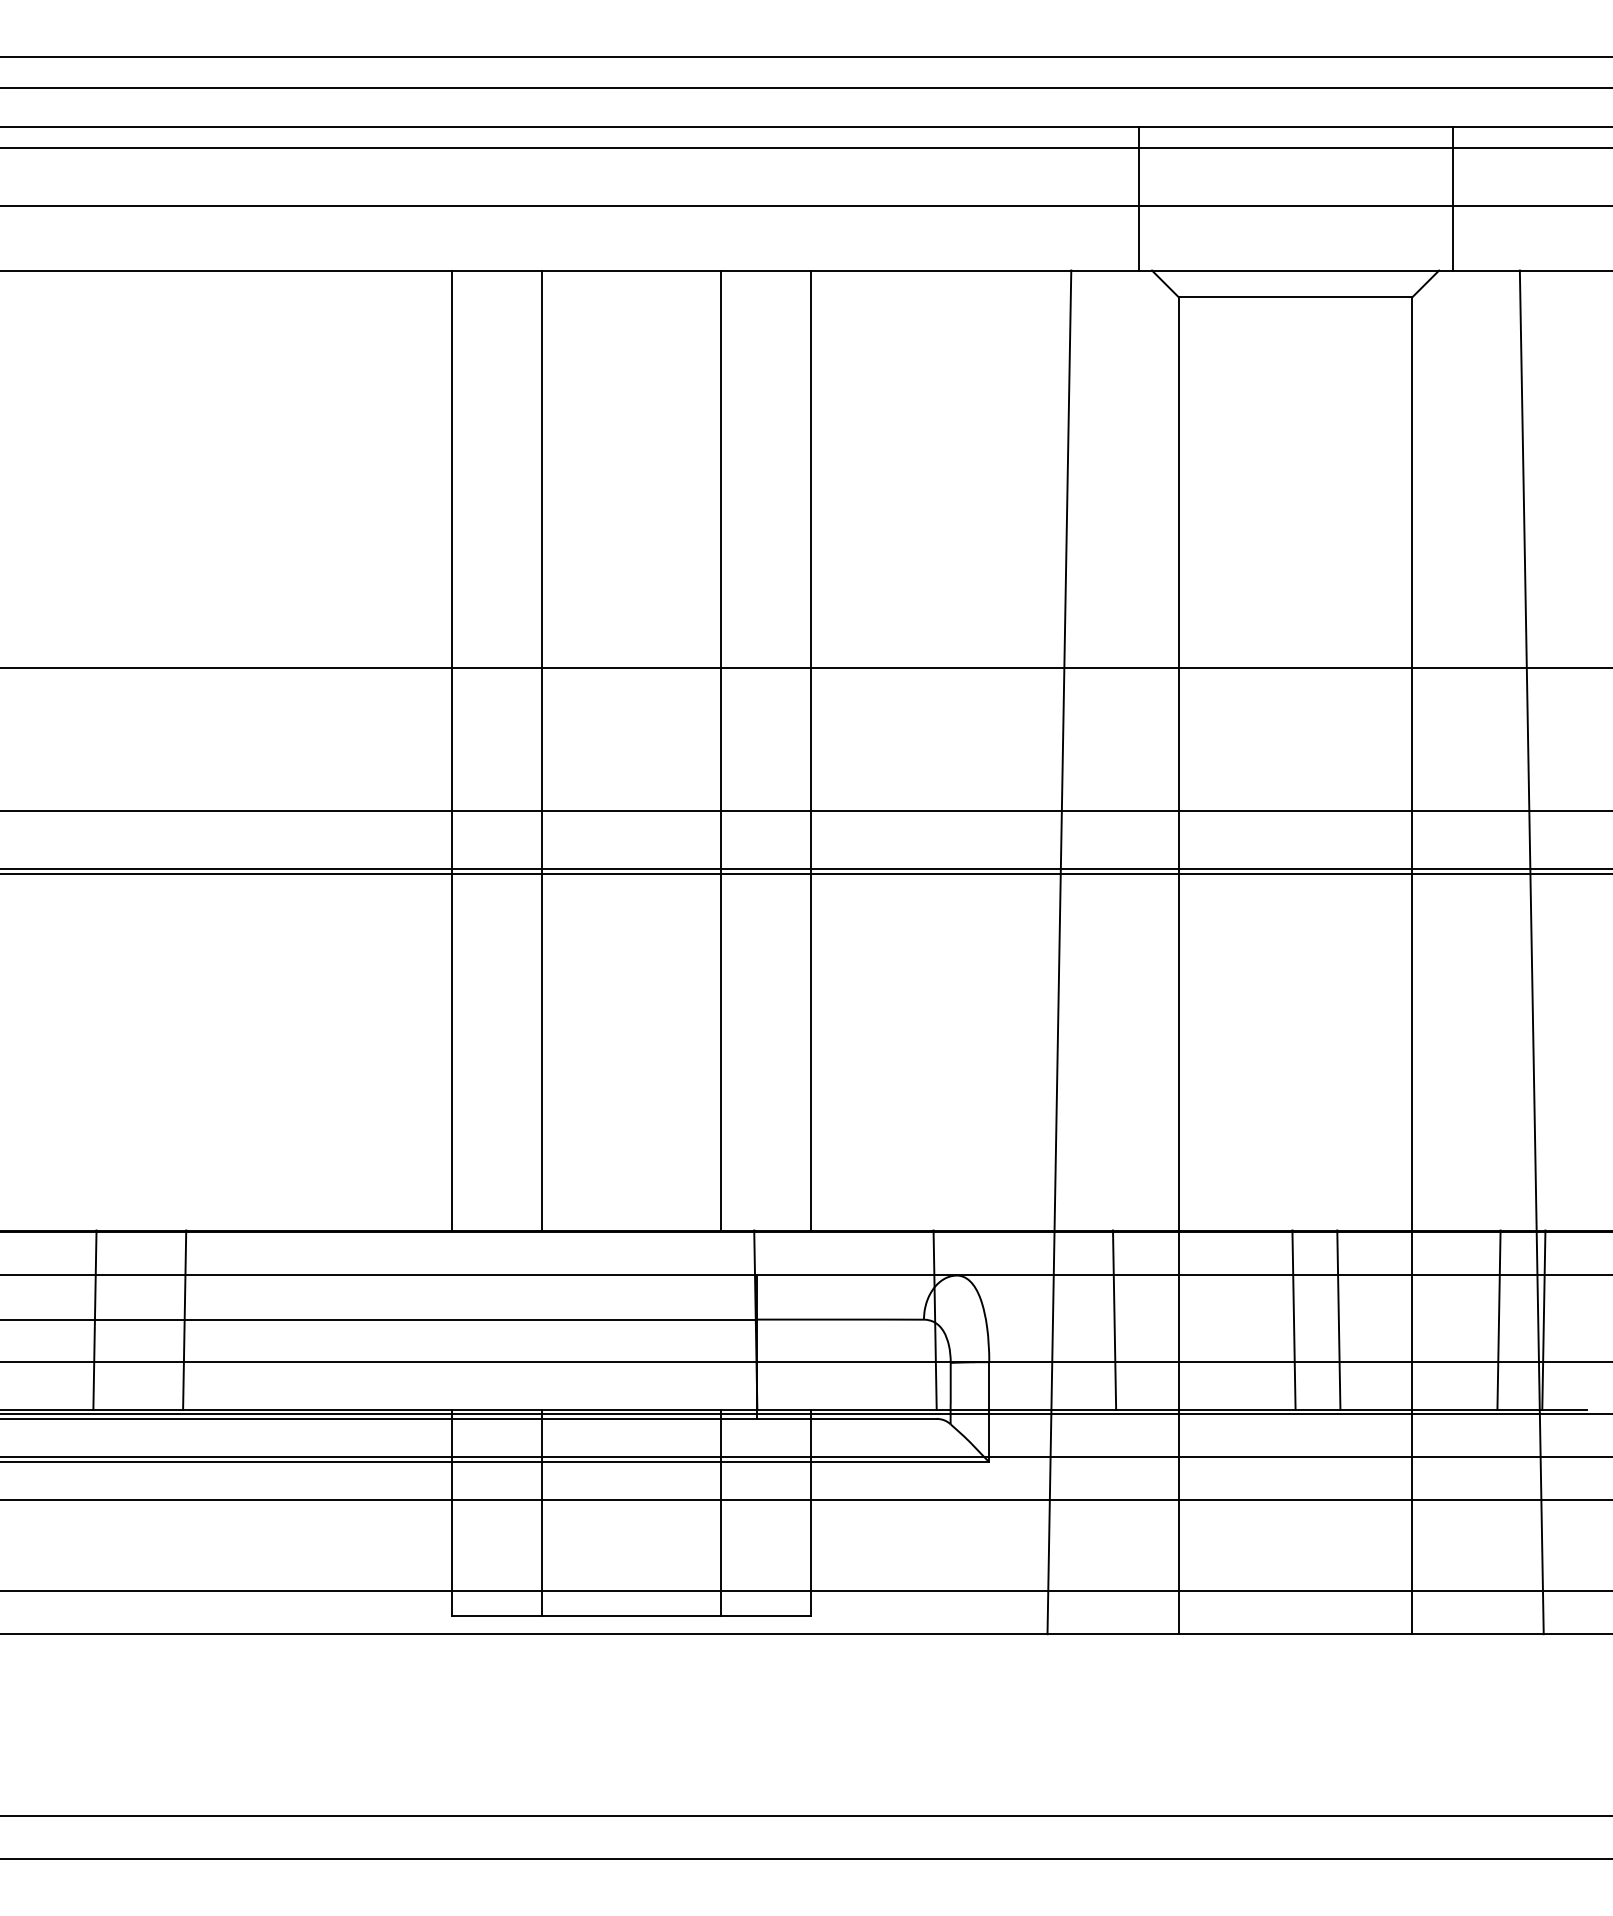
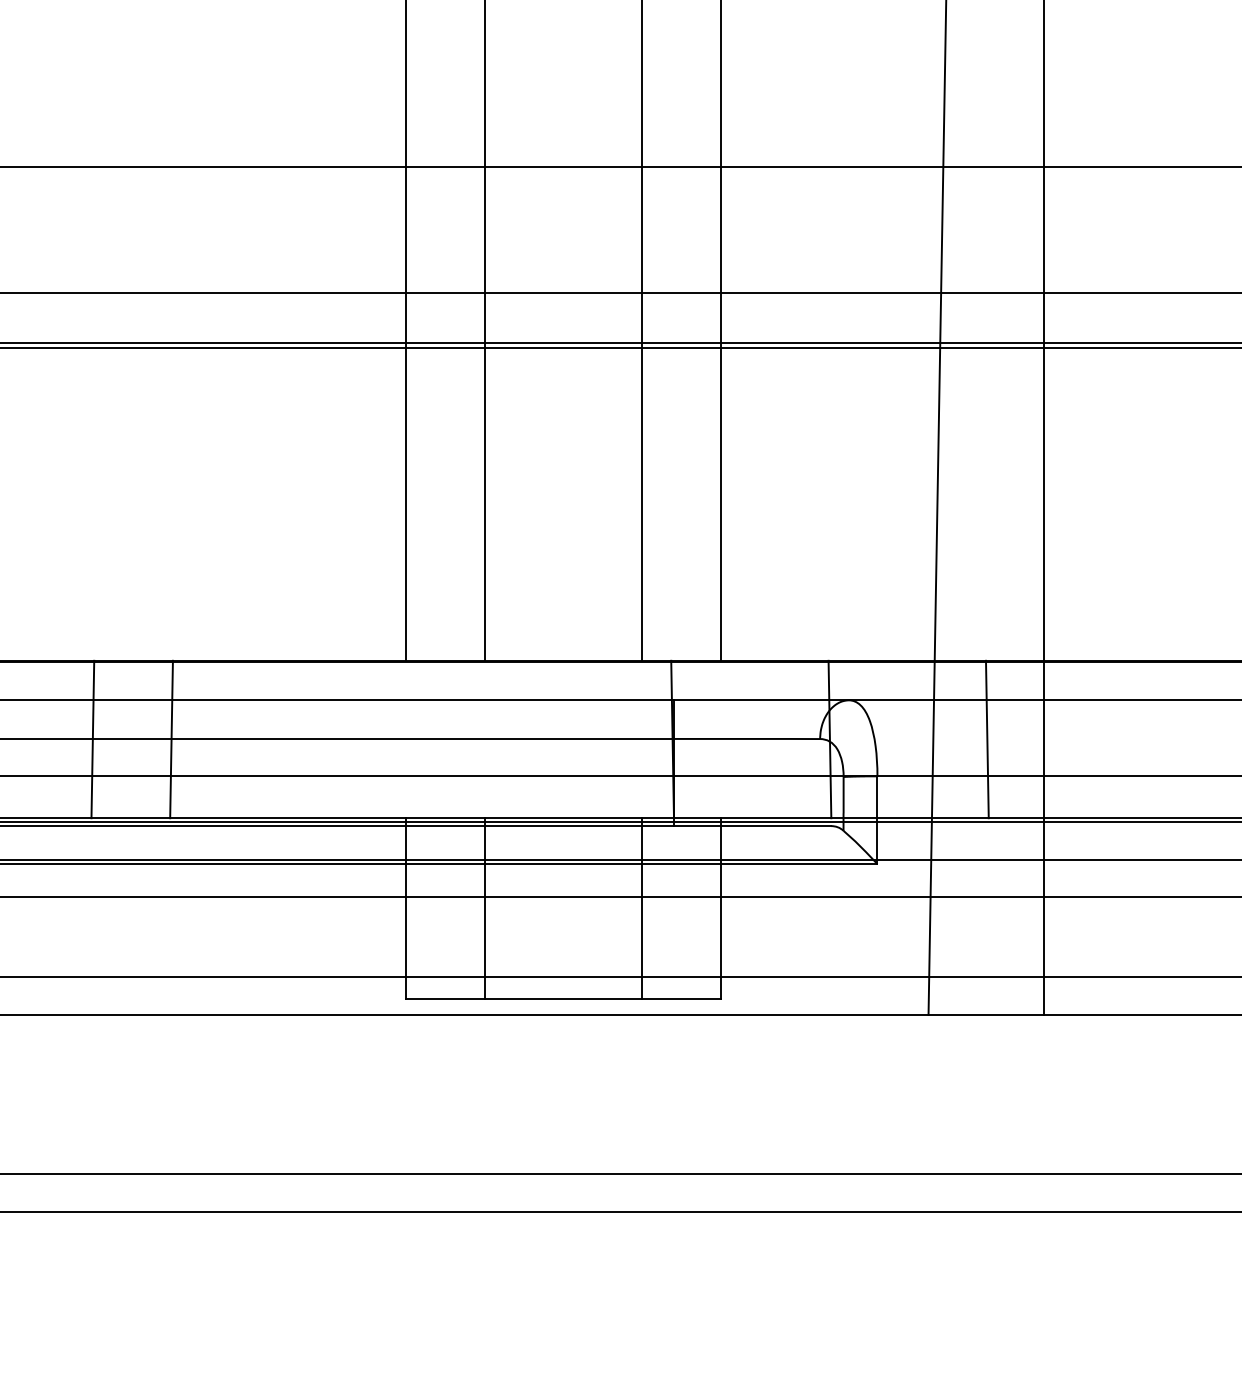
line: (1293, 1319) -> (1144, 738), removed
line: (1338, 1319) -> (1183, 738), removed

